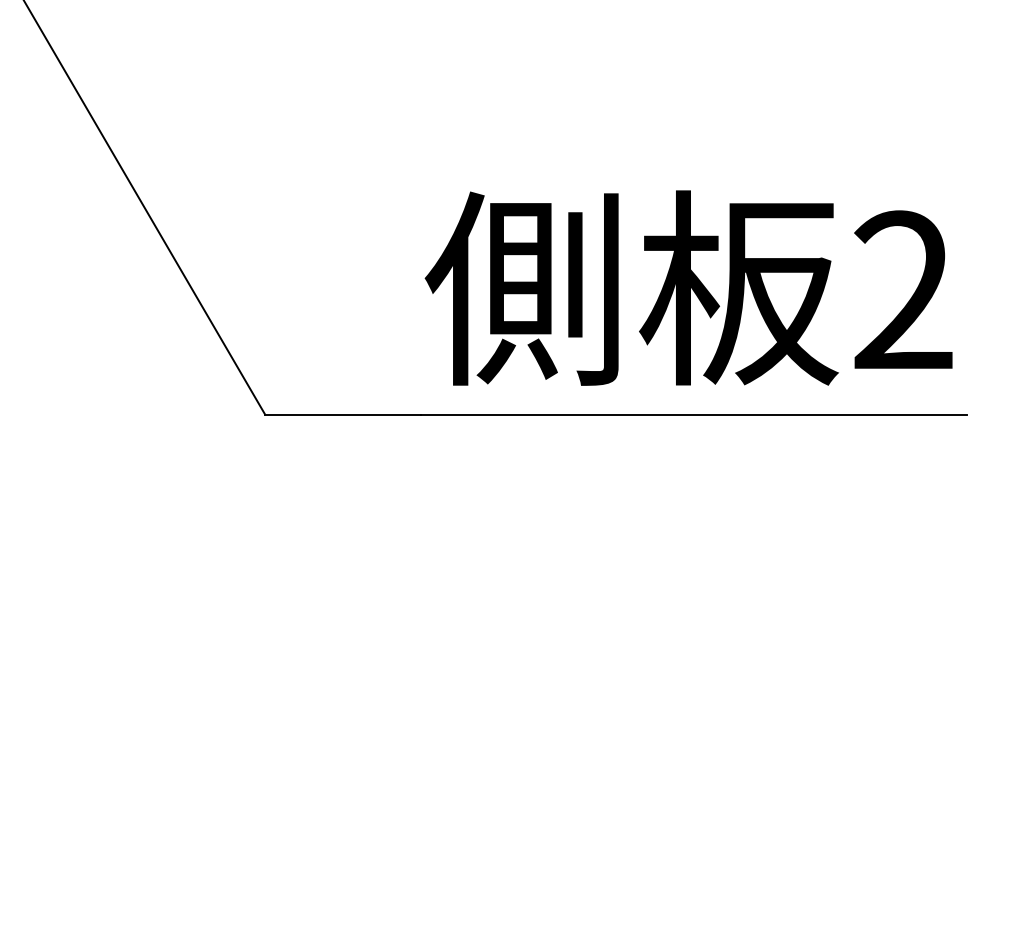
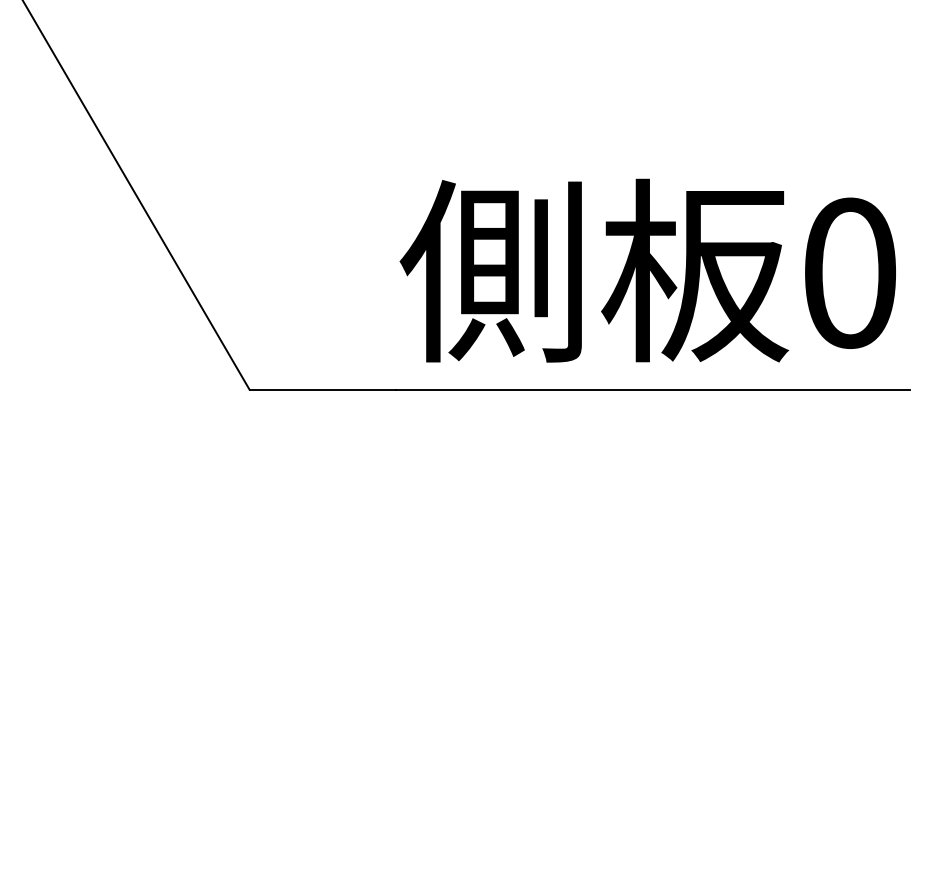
text: (903, 290) -> (849, 272), 2 -> 0

